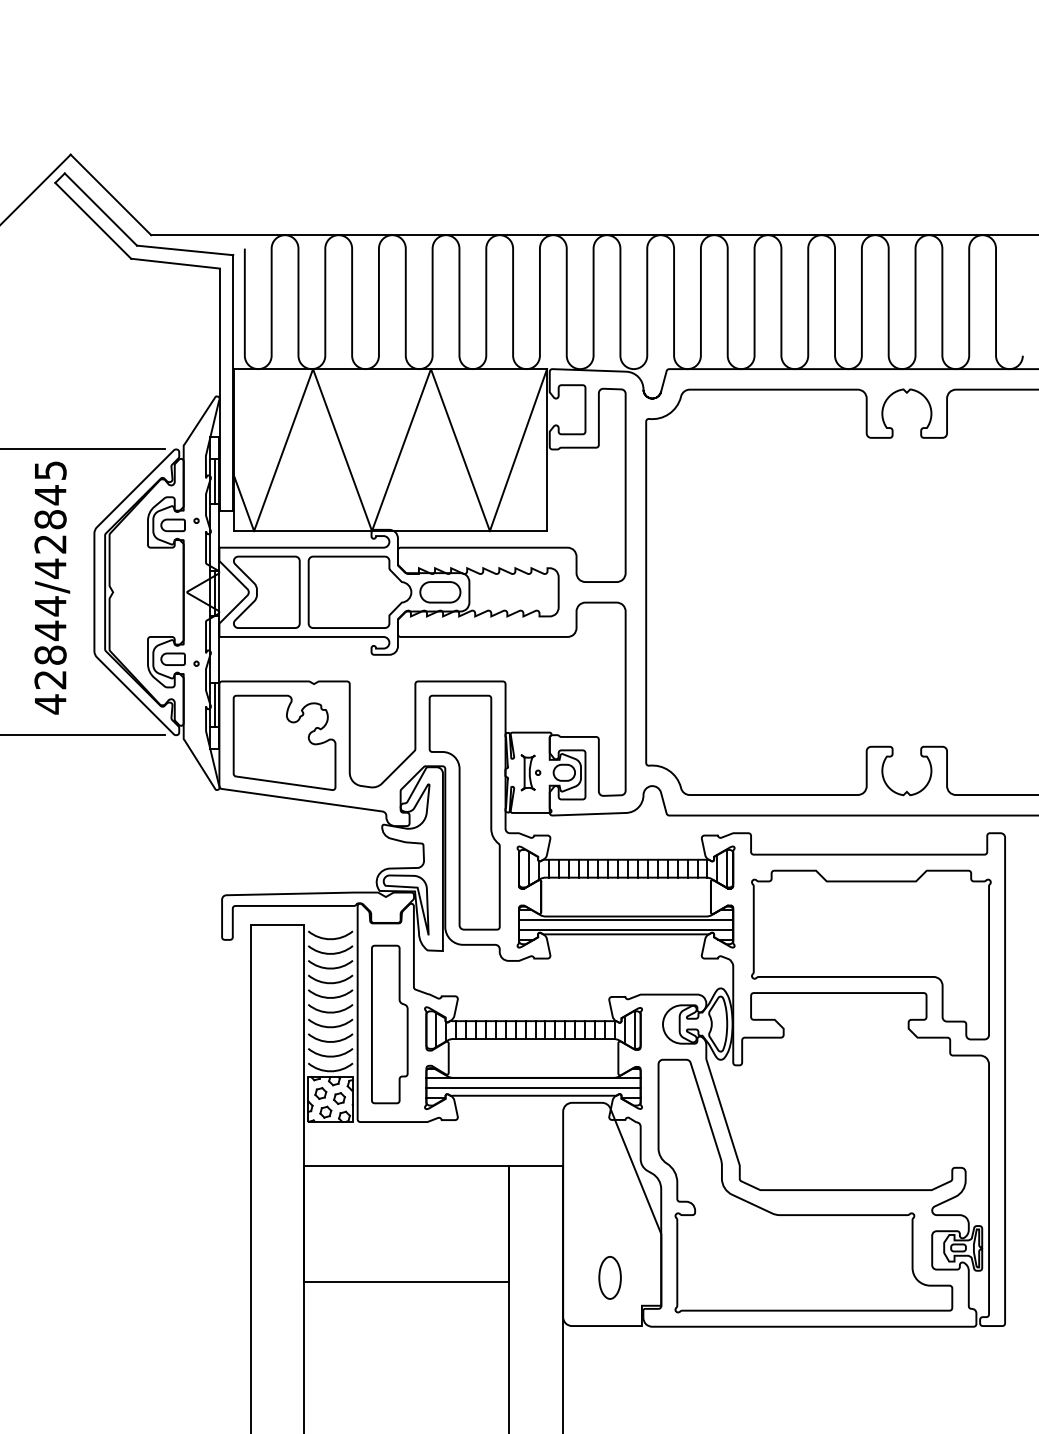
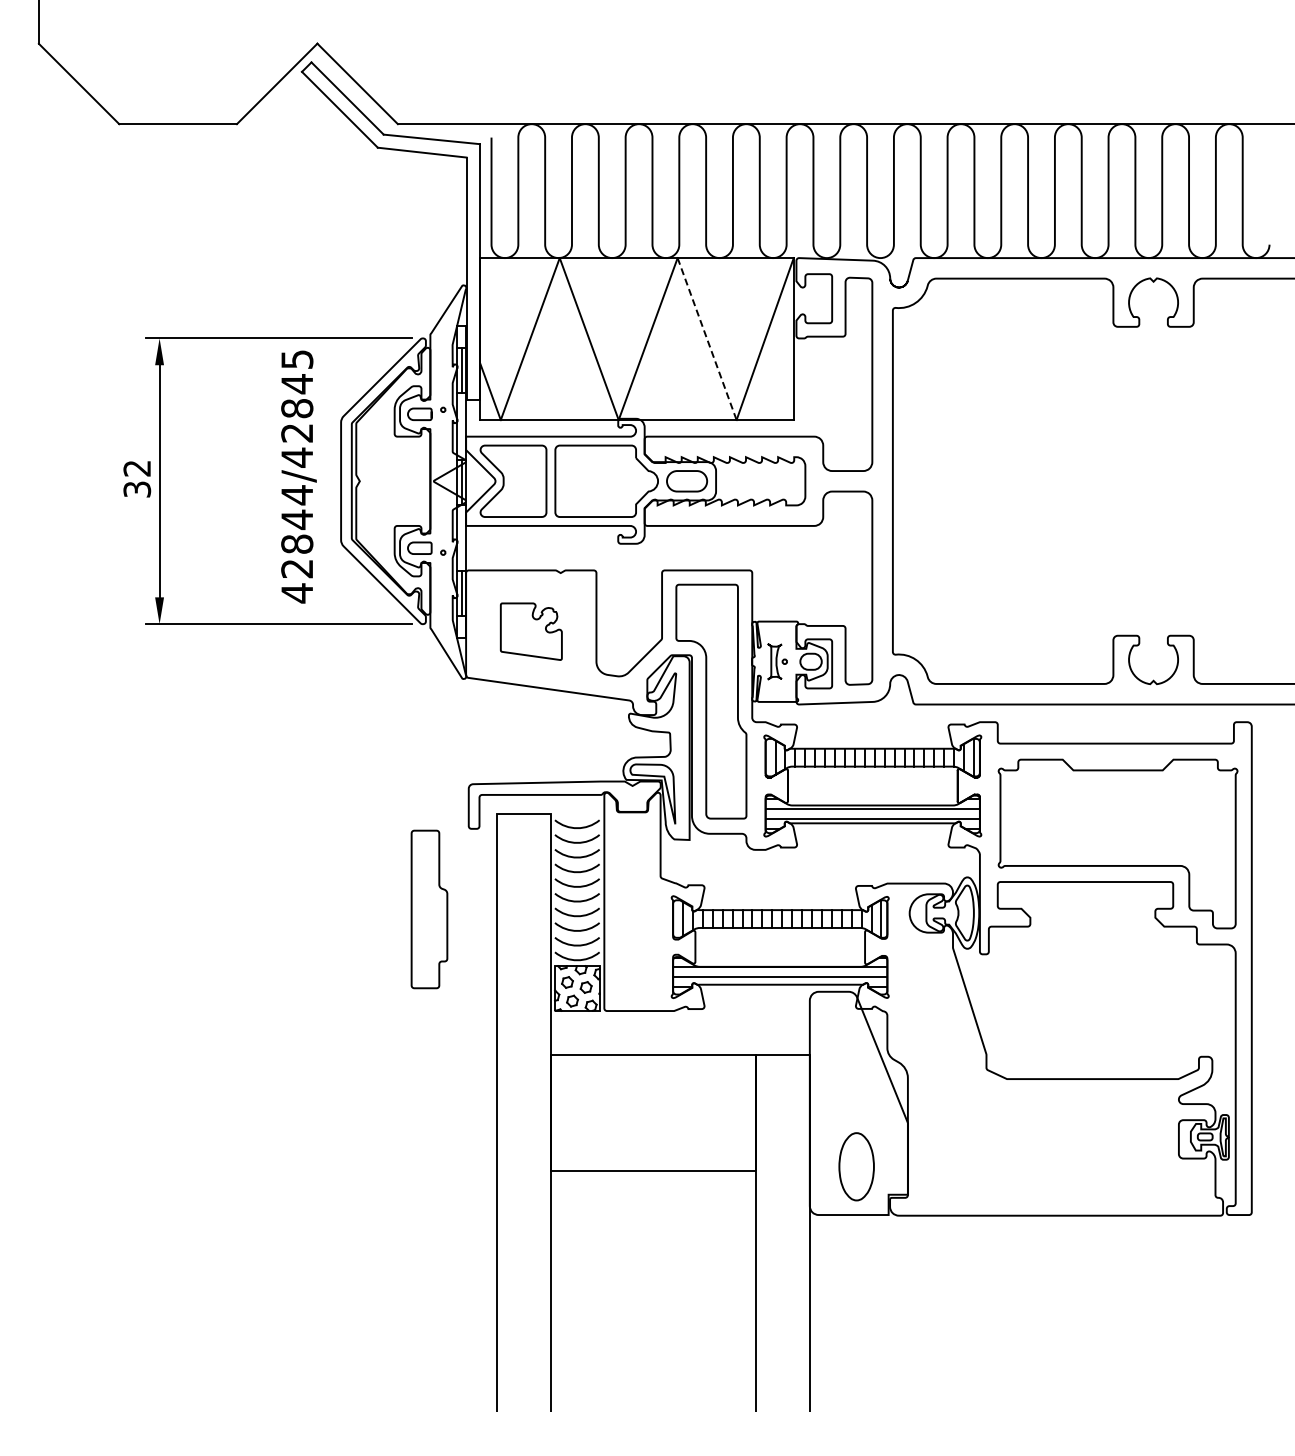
line: (460, 450) -> (707, 339), solid -> dashed
part: (284, 742) -> (531, 631), size x0.6
part: (389, 1024) -> (429, 909), moved
part: (804, 1214) -> (1051, 1103), removed
part: (609, 1277) -> (856, 1166), size x1.6

